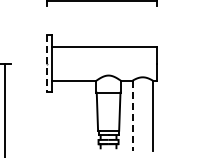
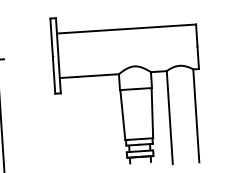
line: (47, 64) -> (52, 57), dashed -> solid
line: (132, 116) -> (169, 118), dashed -> solid

